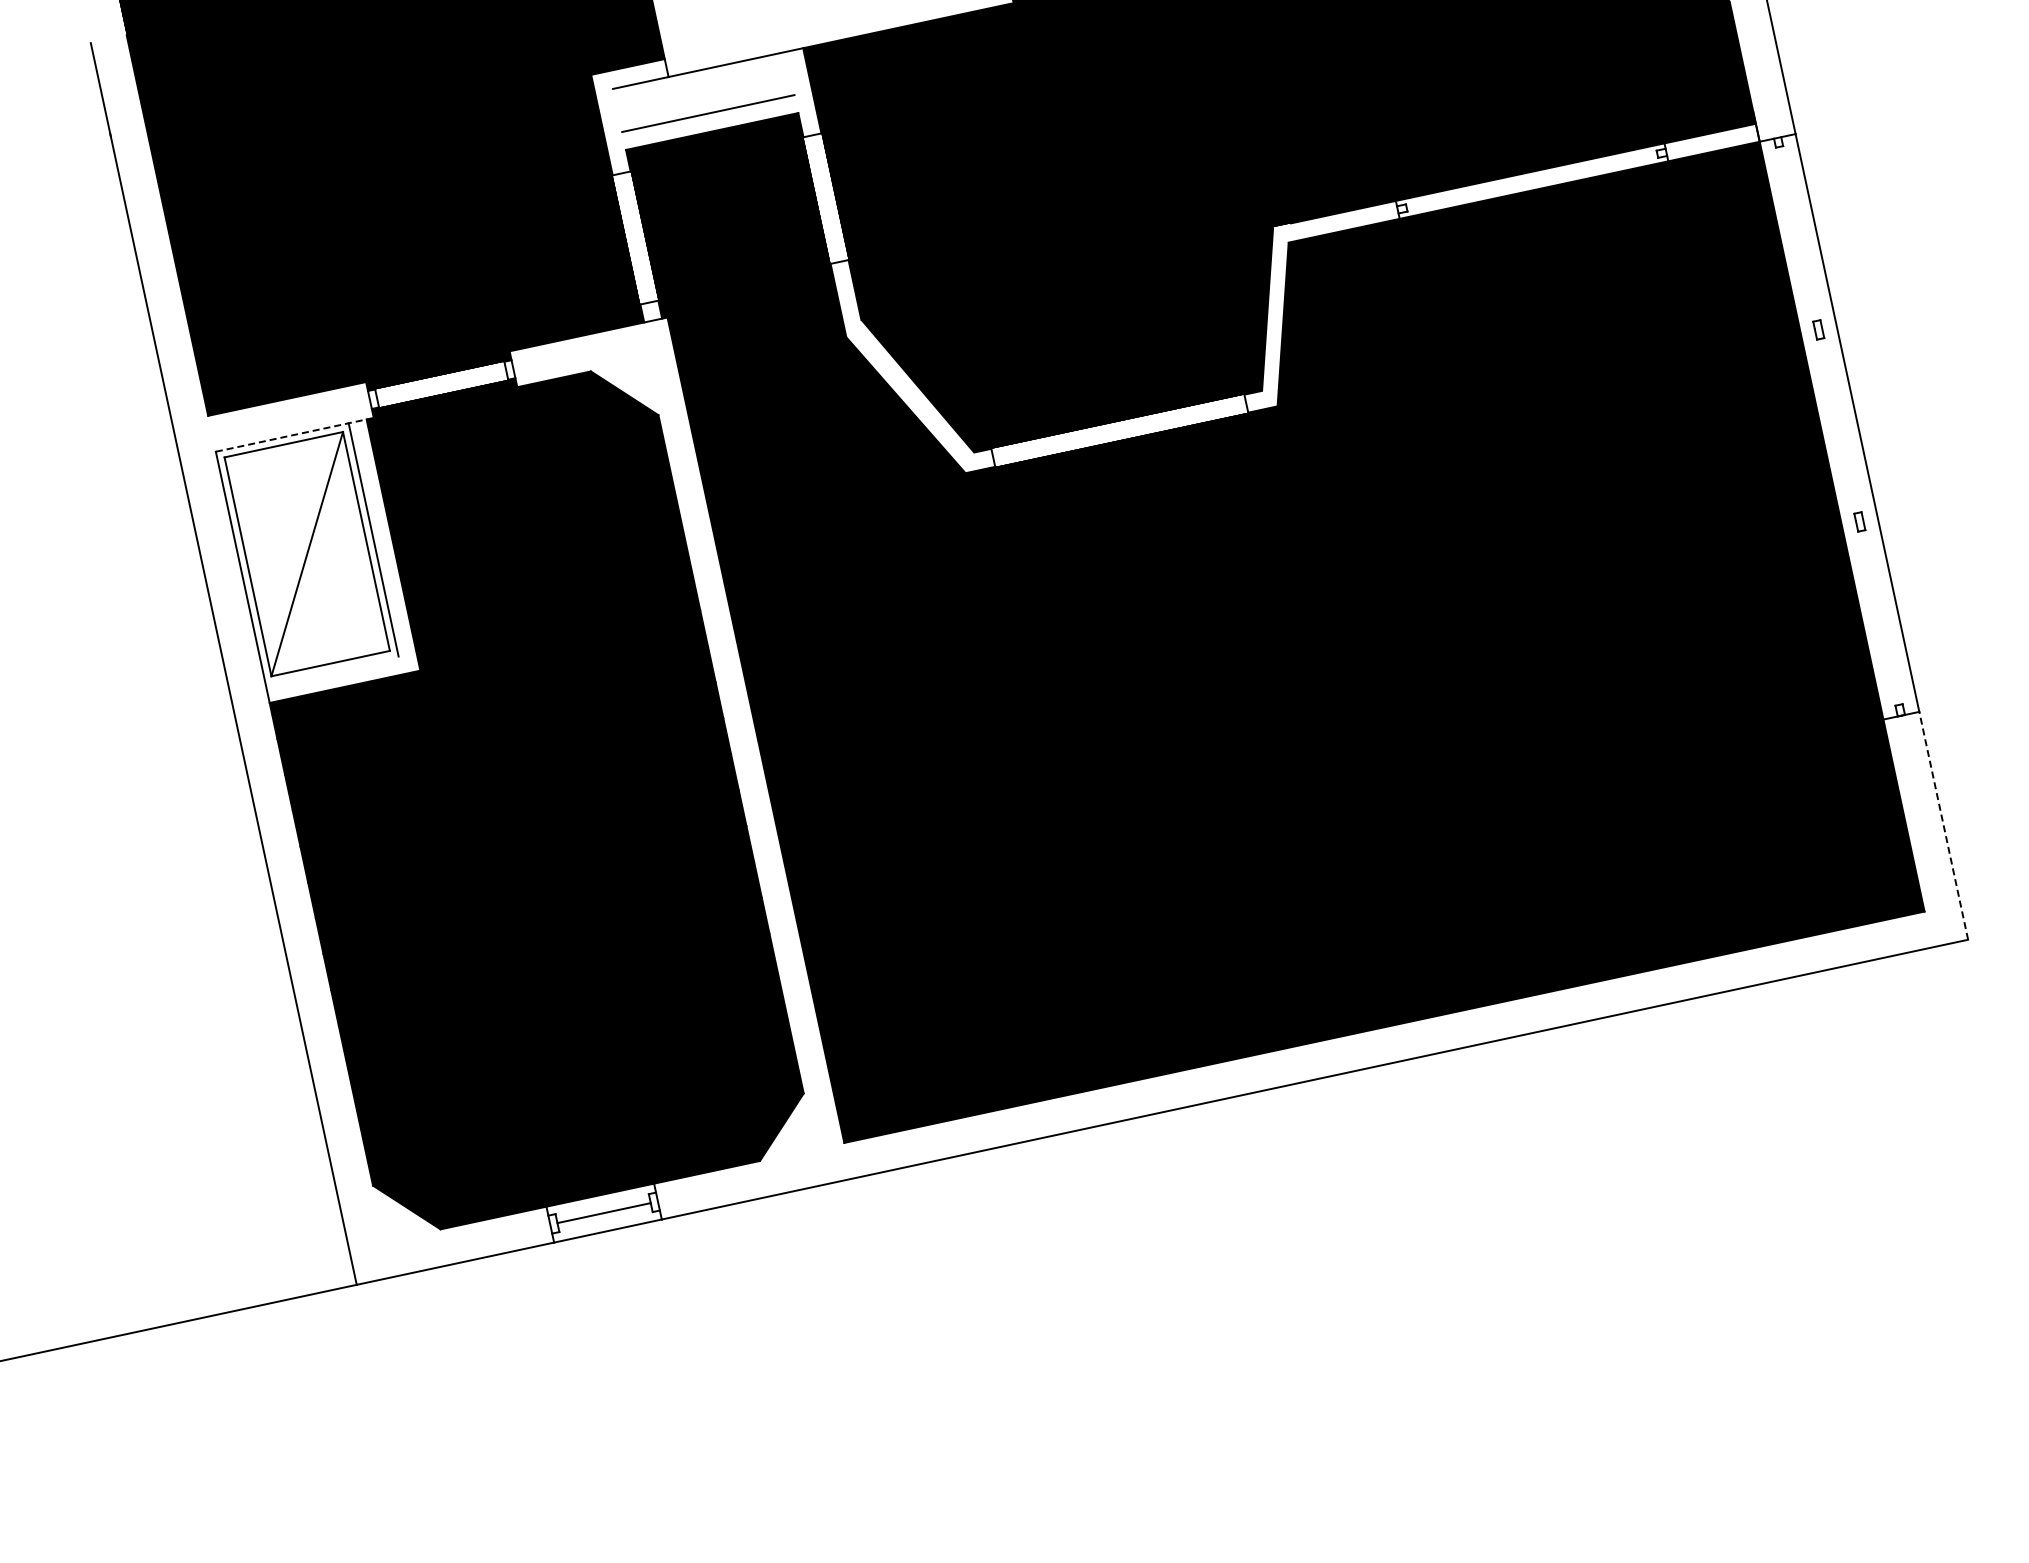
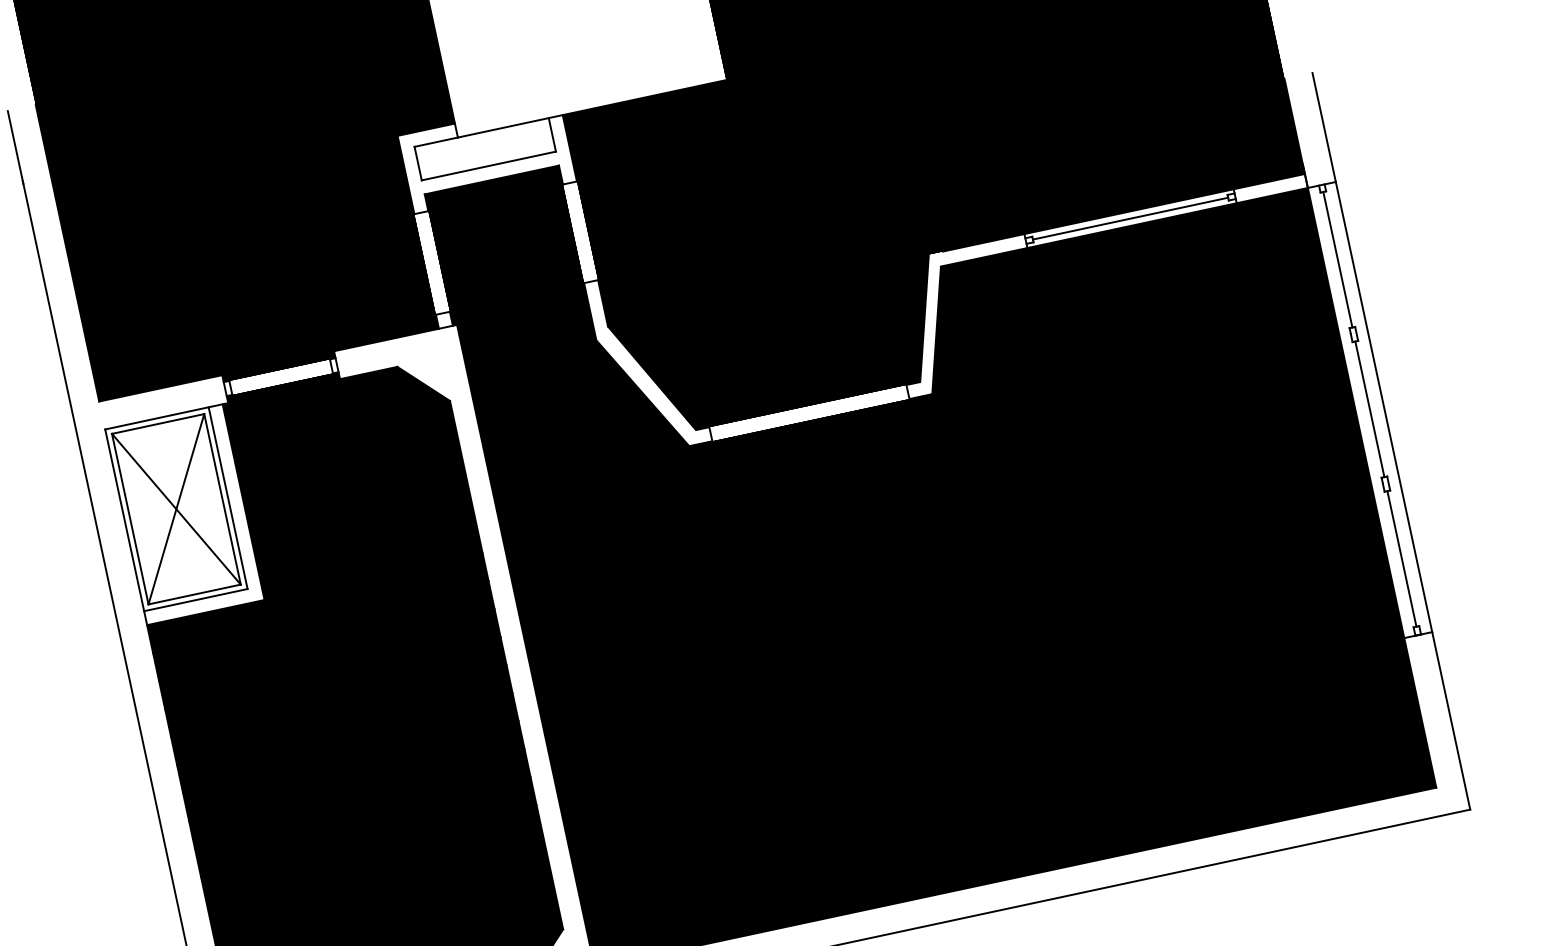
line: (789, 73) -> (552, 134), added
line: (617, 110) -> (418, 163), added
line: (1531, 180) -> (1130, 218), added
line: (1797, 233) -> (1337, 259), added
line: (1838, 425) -> (1369, 409), added
line: (294, 434) -> (166, 416), dashed -> solid
line: (306, 553) -> (175, 508), added
line: (1880, 617) -> (1401, 558), added
line: (331, 670) -> (195, 599), added
line: (1943, 825) -> (1451, 720), dashed -> solid

